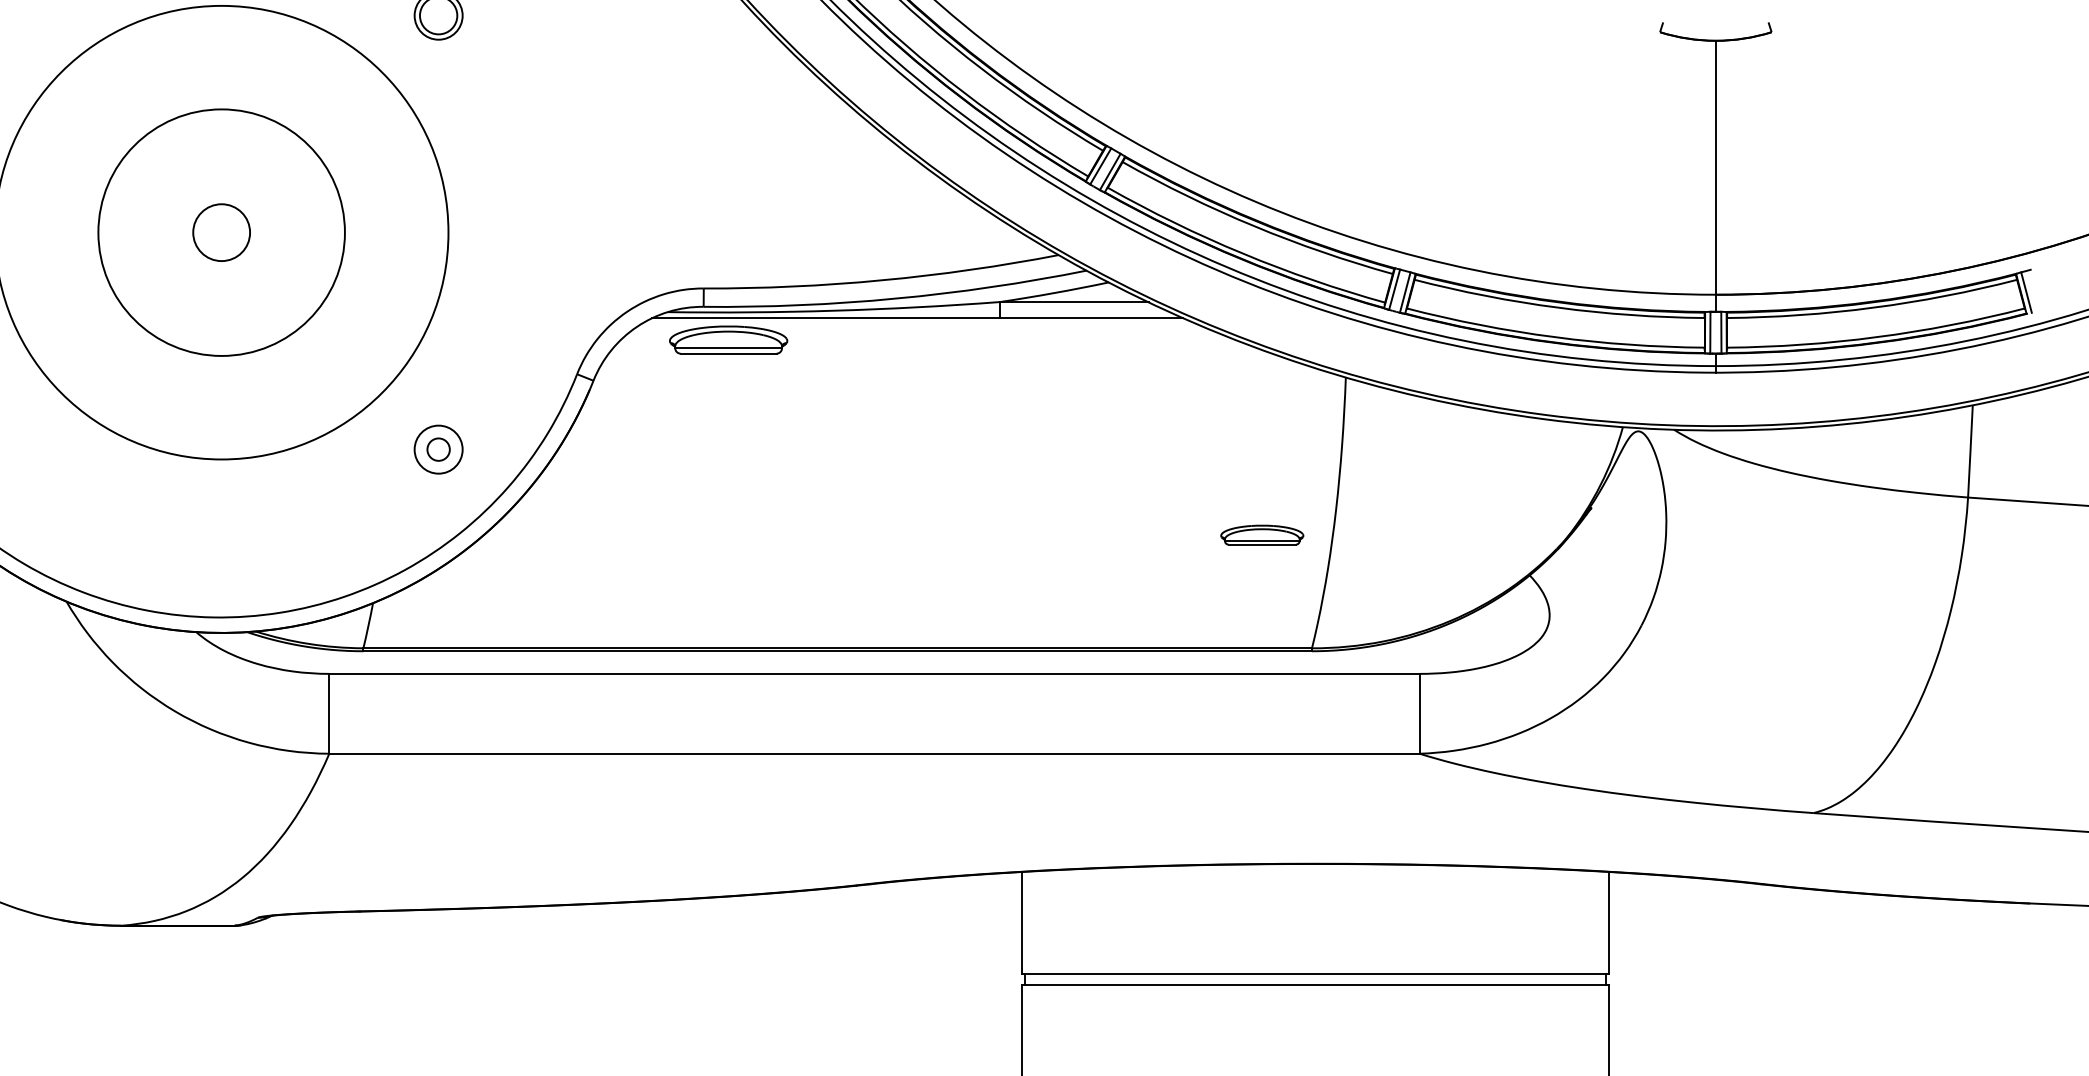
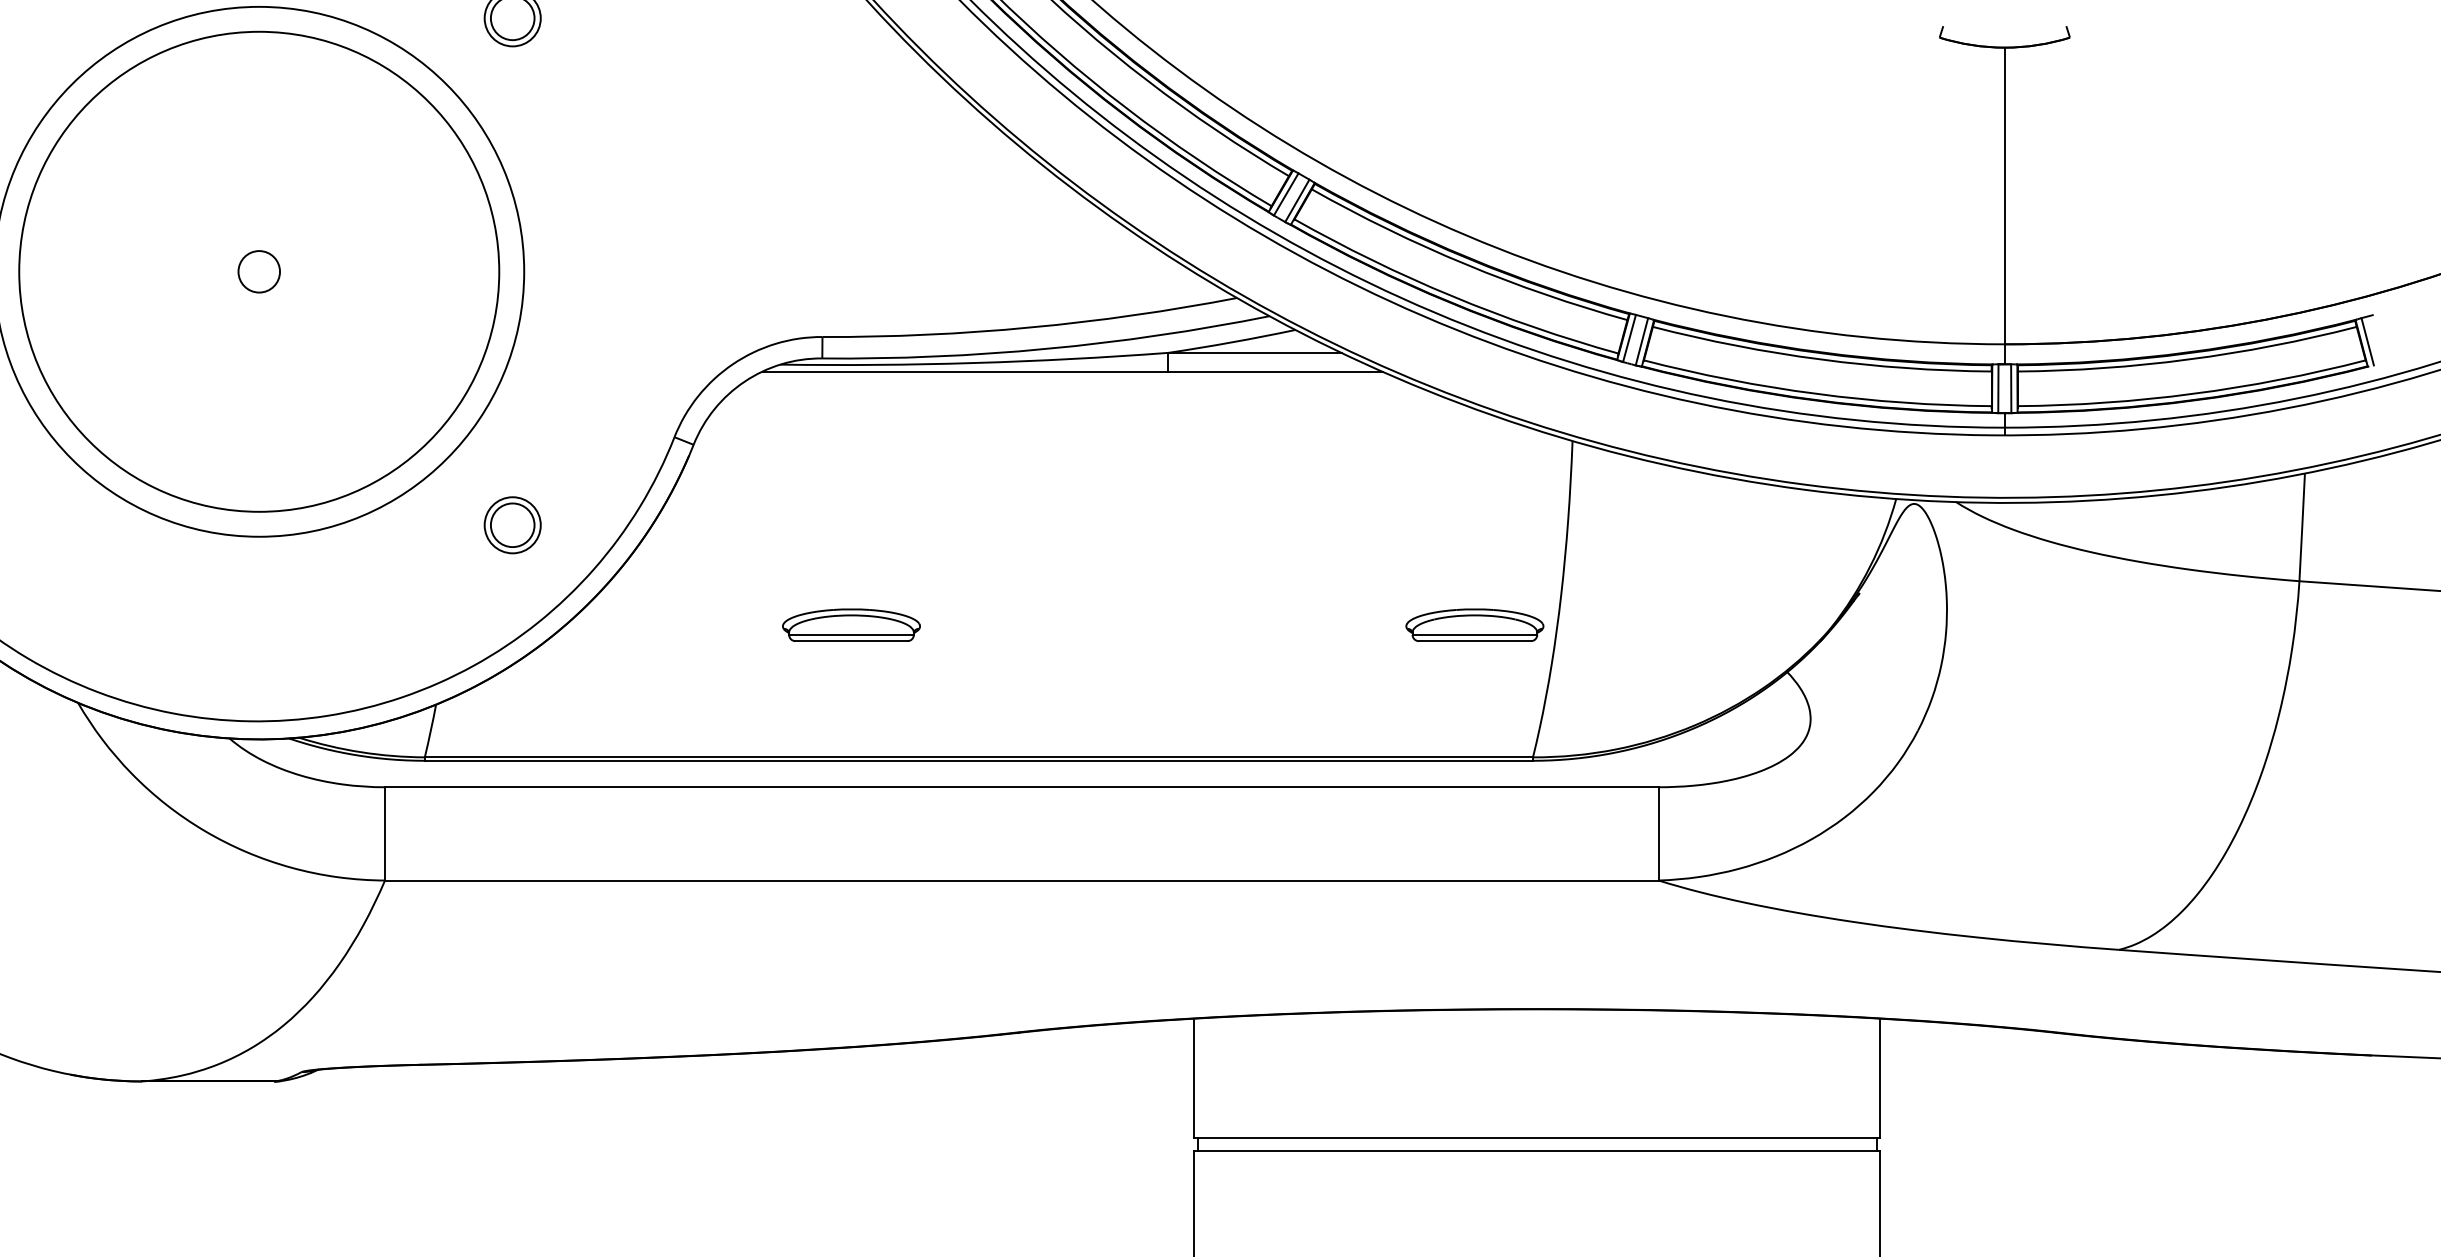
circle: (221, 232) -> (259, 271), size x0.62
circle: (221, 232) -> (259, 271), size x1.67
part: (728, 339) -> (851, 624), moved
circle: (438, 449) -> (512, 525), size x1.67
part: (1261, 534) -> (1474, 624), size x1.43

